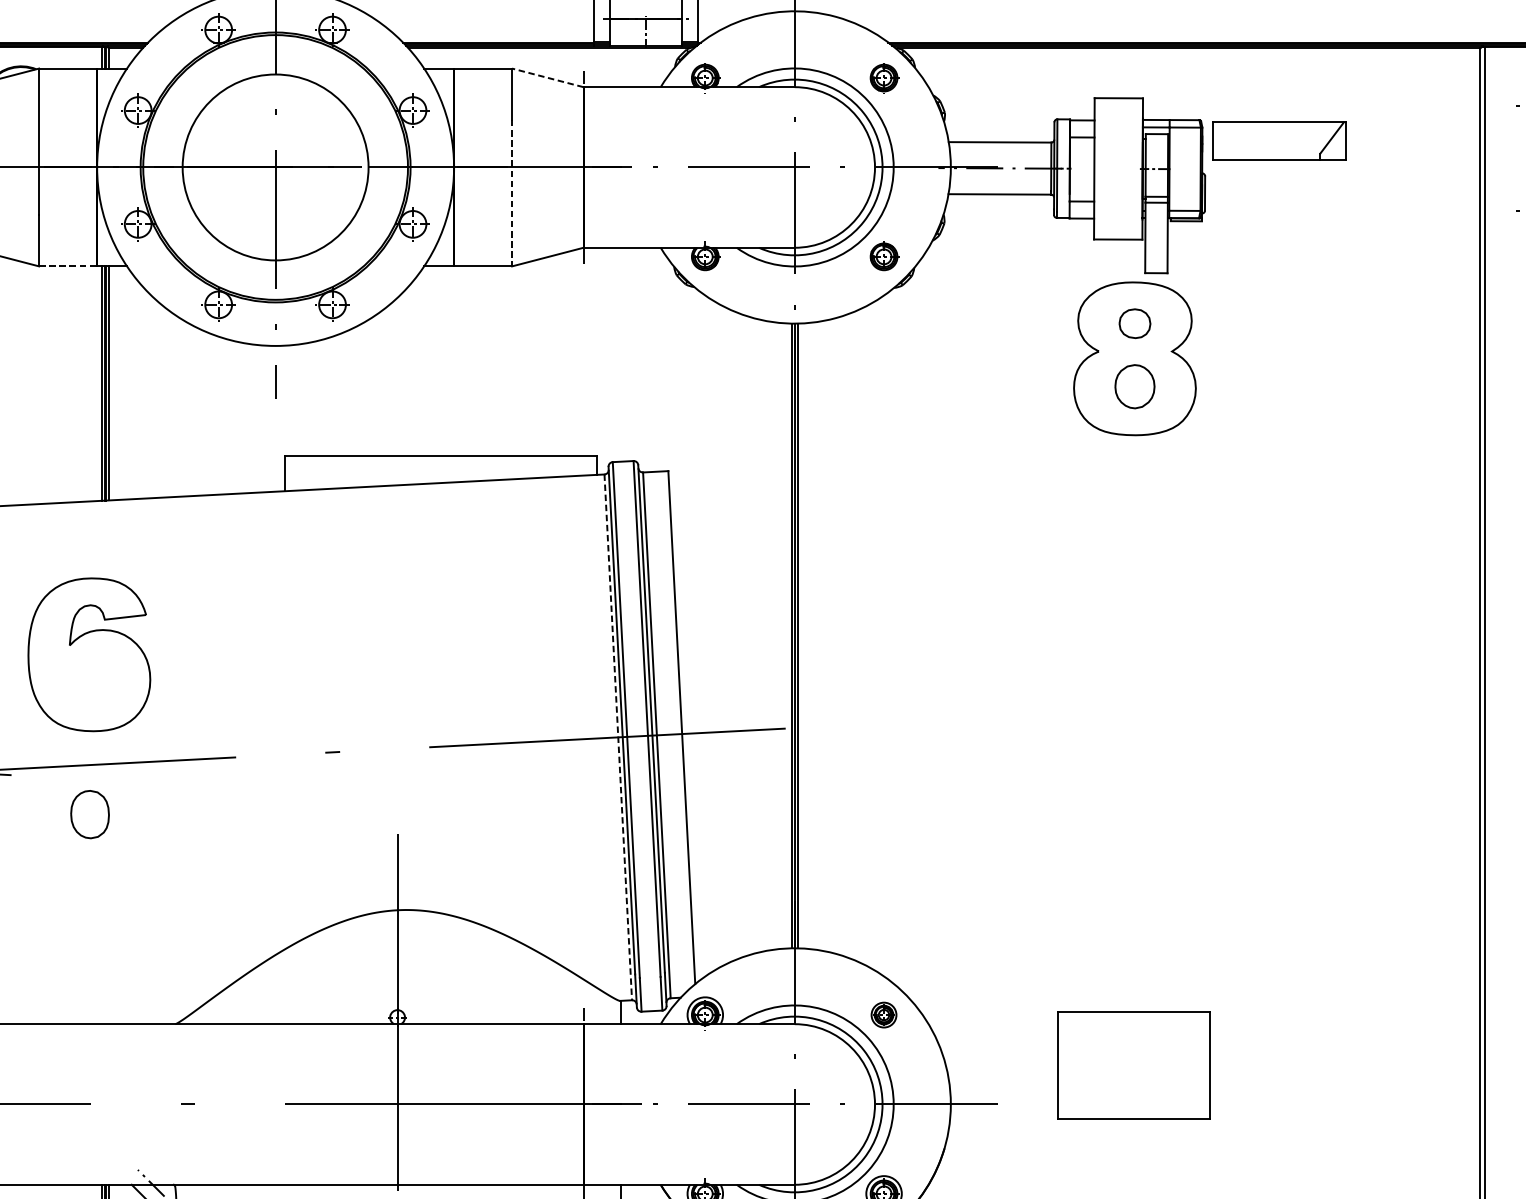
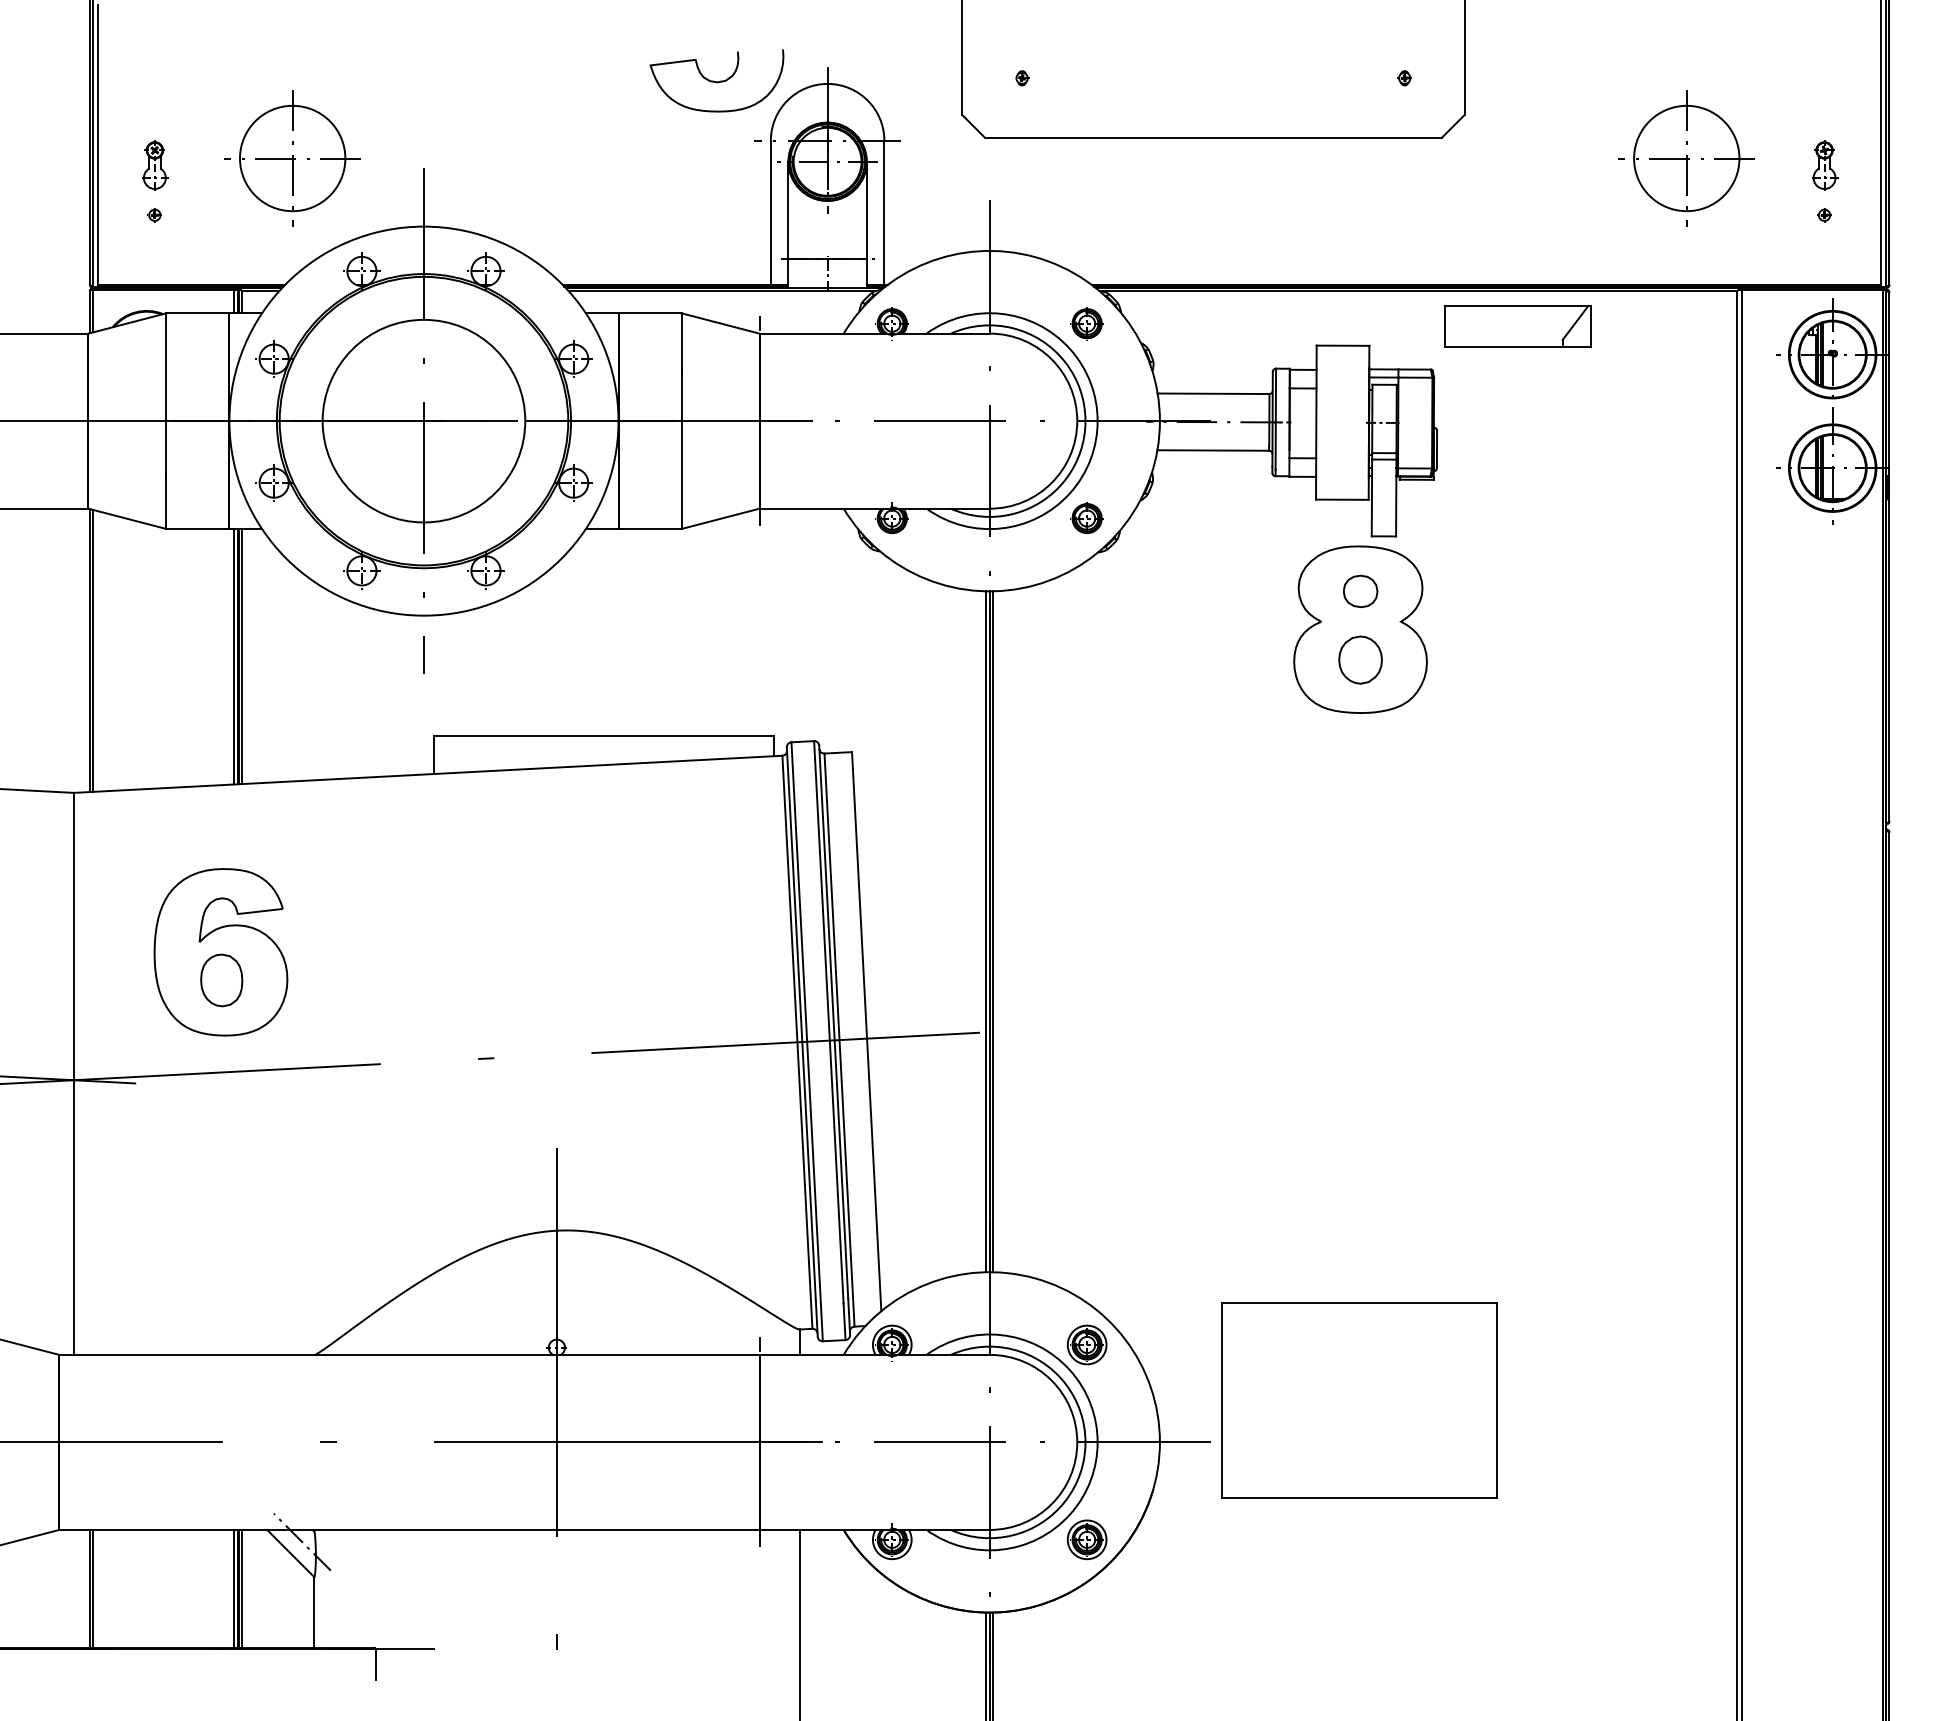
line: (547, 77) -> (720, 323), dashed -> solid
part: (1278, 140) -> (1517, 325), moved
line: (511, 193) -> (681, 449), dashed -> solid
line: (67, 265) -> (197, 528), dashed -> solid
line: (618, 737) -> (797, 1042), dashed -> solid
part: (89, 814) -> (221, 980), moved
part: (883, 1014) -> (1086, 1344), size x1.43
part: (1133, 1066) -> (1359, 1400), size x1.67

